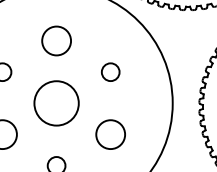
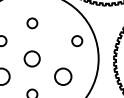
circle: (56, 41) -> (32, 23), size x0.6
circle: (111, 72) -> (77, 41), moved
circle: (55, 102) -> (31, 58), size x0.6

